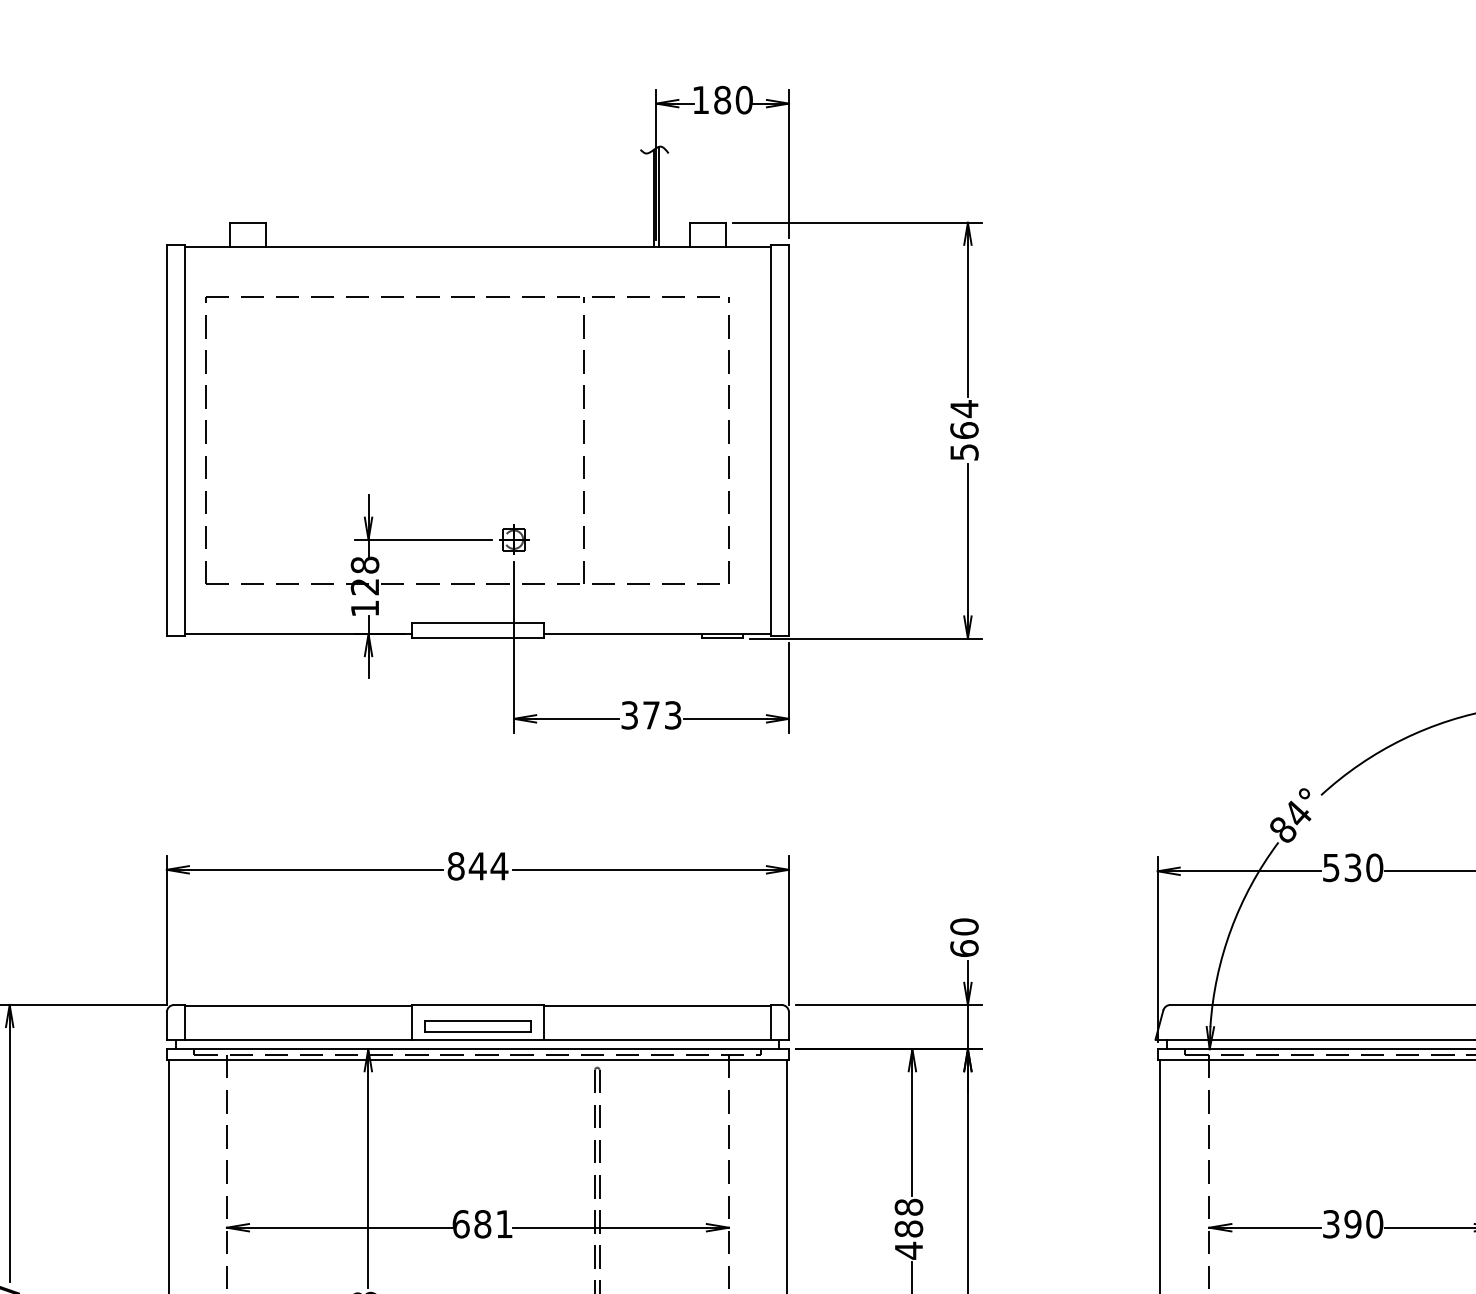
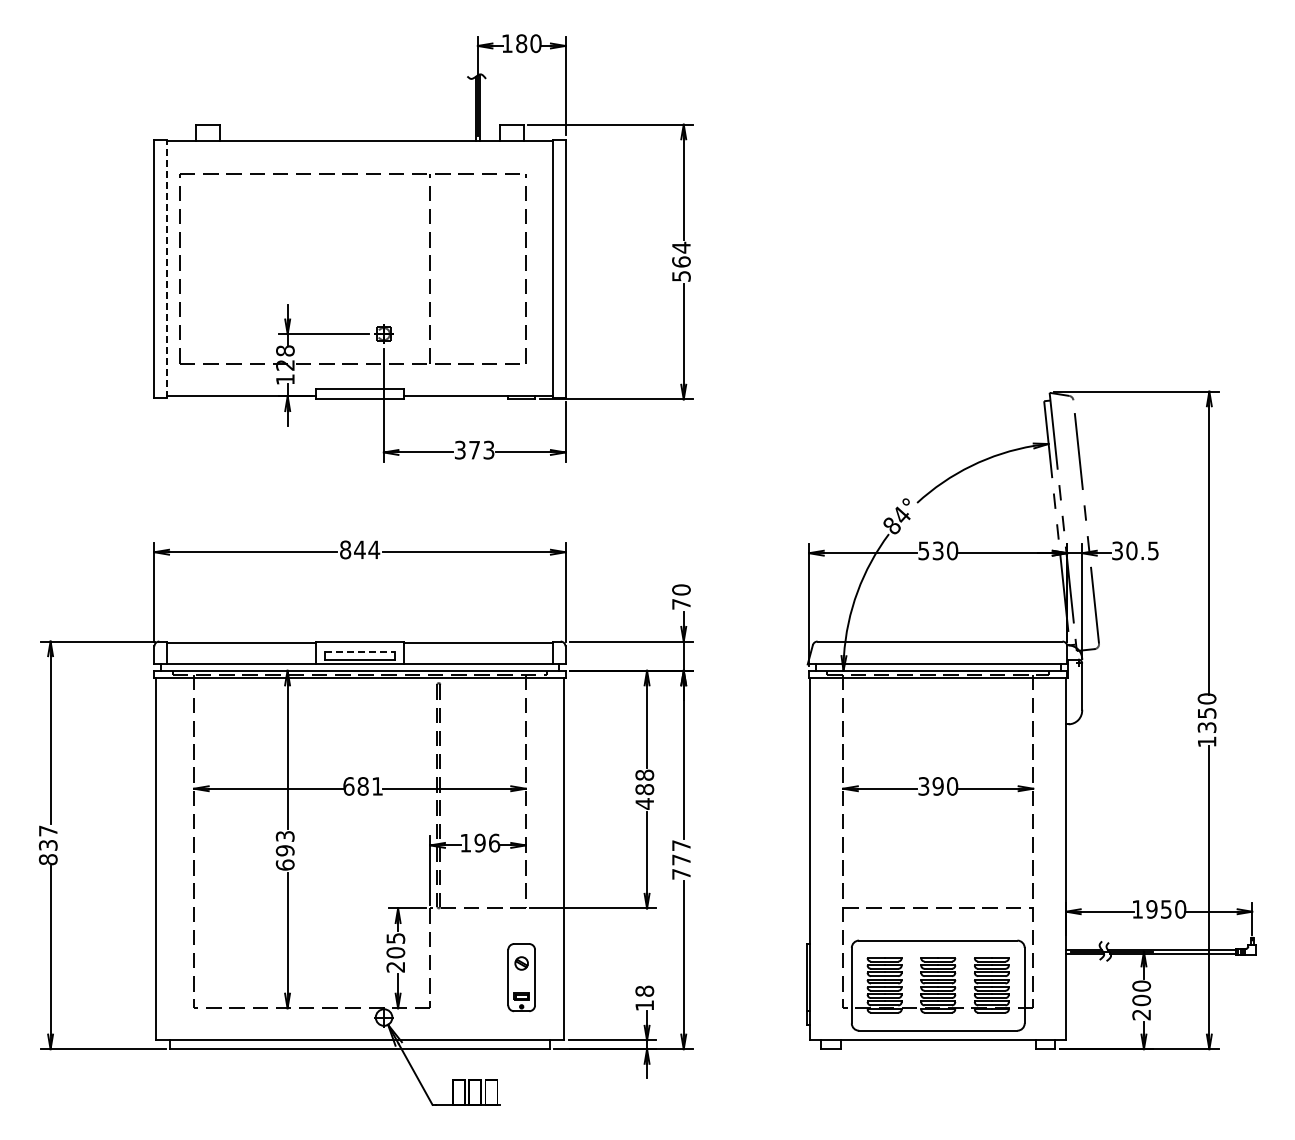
line: (185, 440) -> (166, 268), solid -> dashed
text: (964, 947) -> (681, 603), 60 -> 70
line: (478, 1021) -> (360, 652), solid -> dashed

